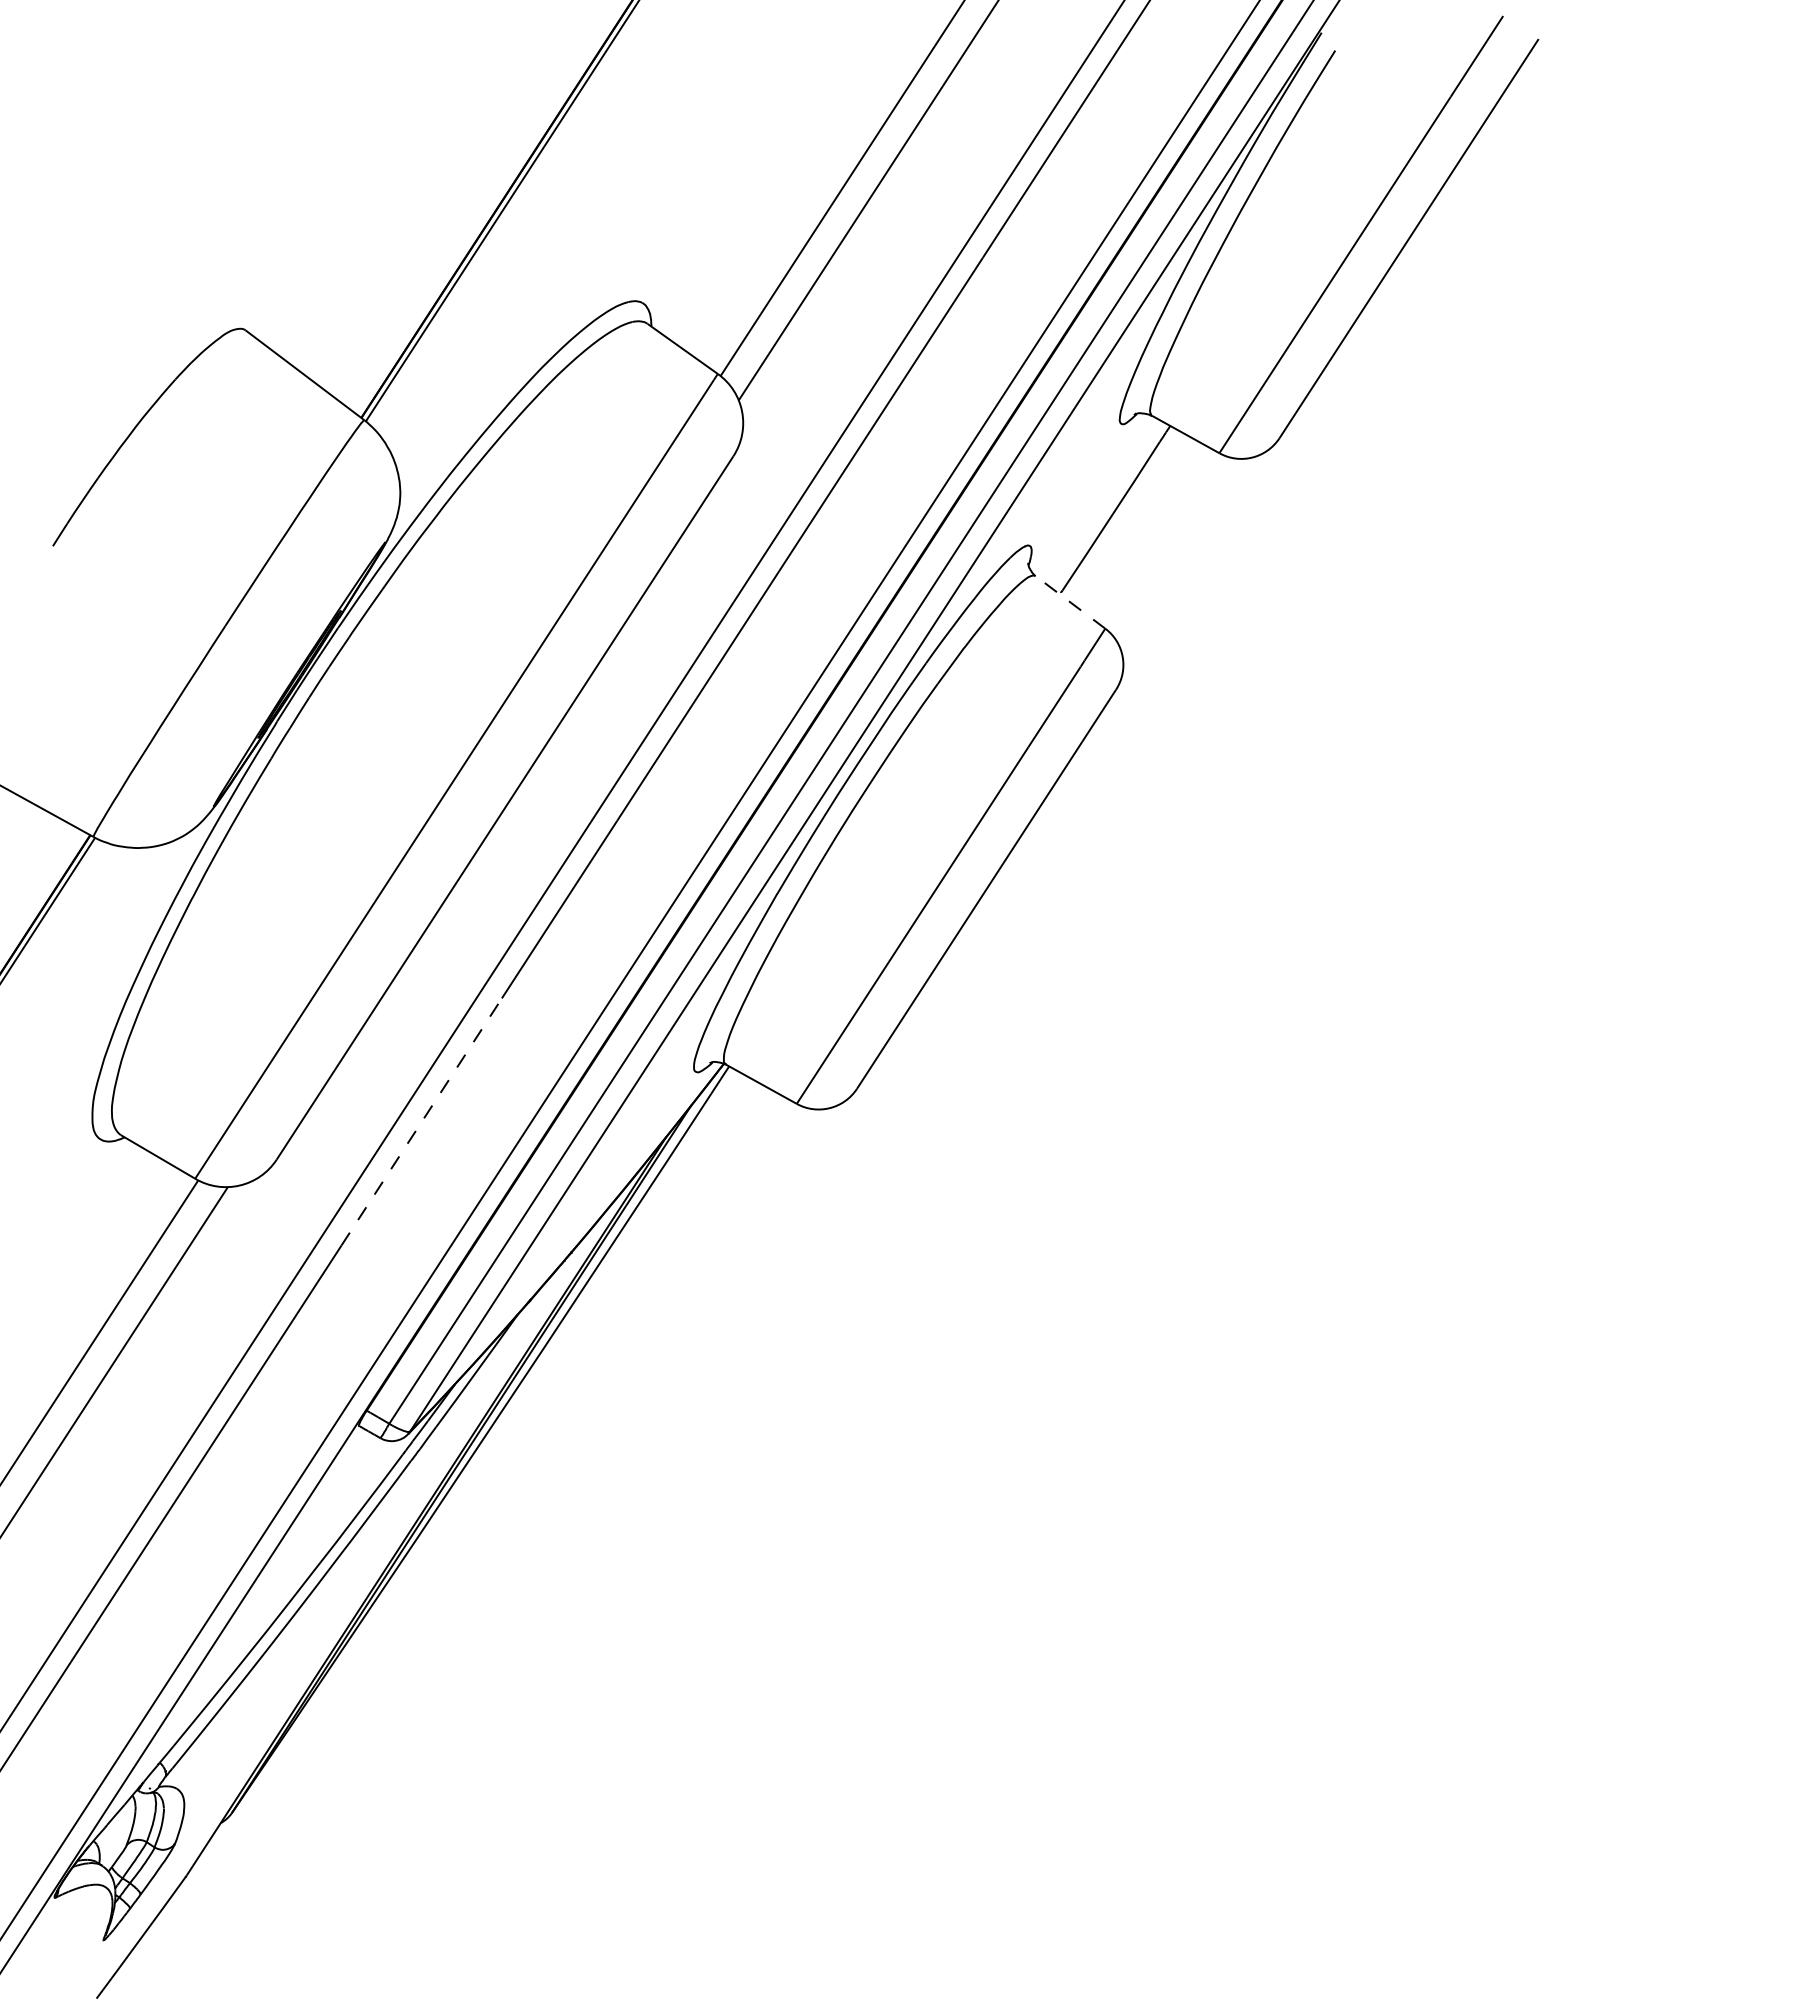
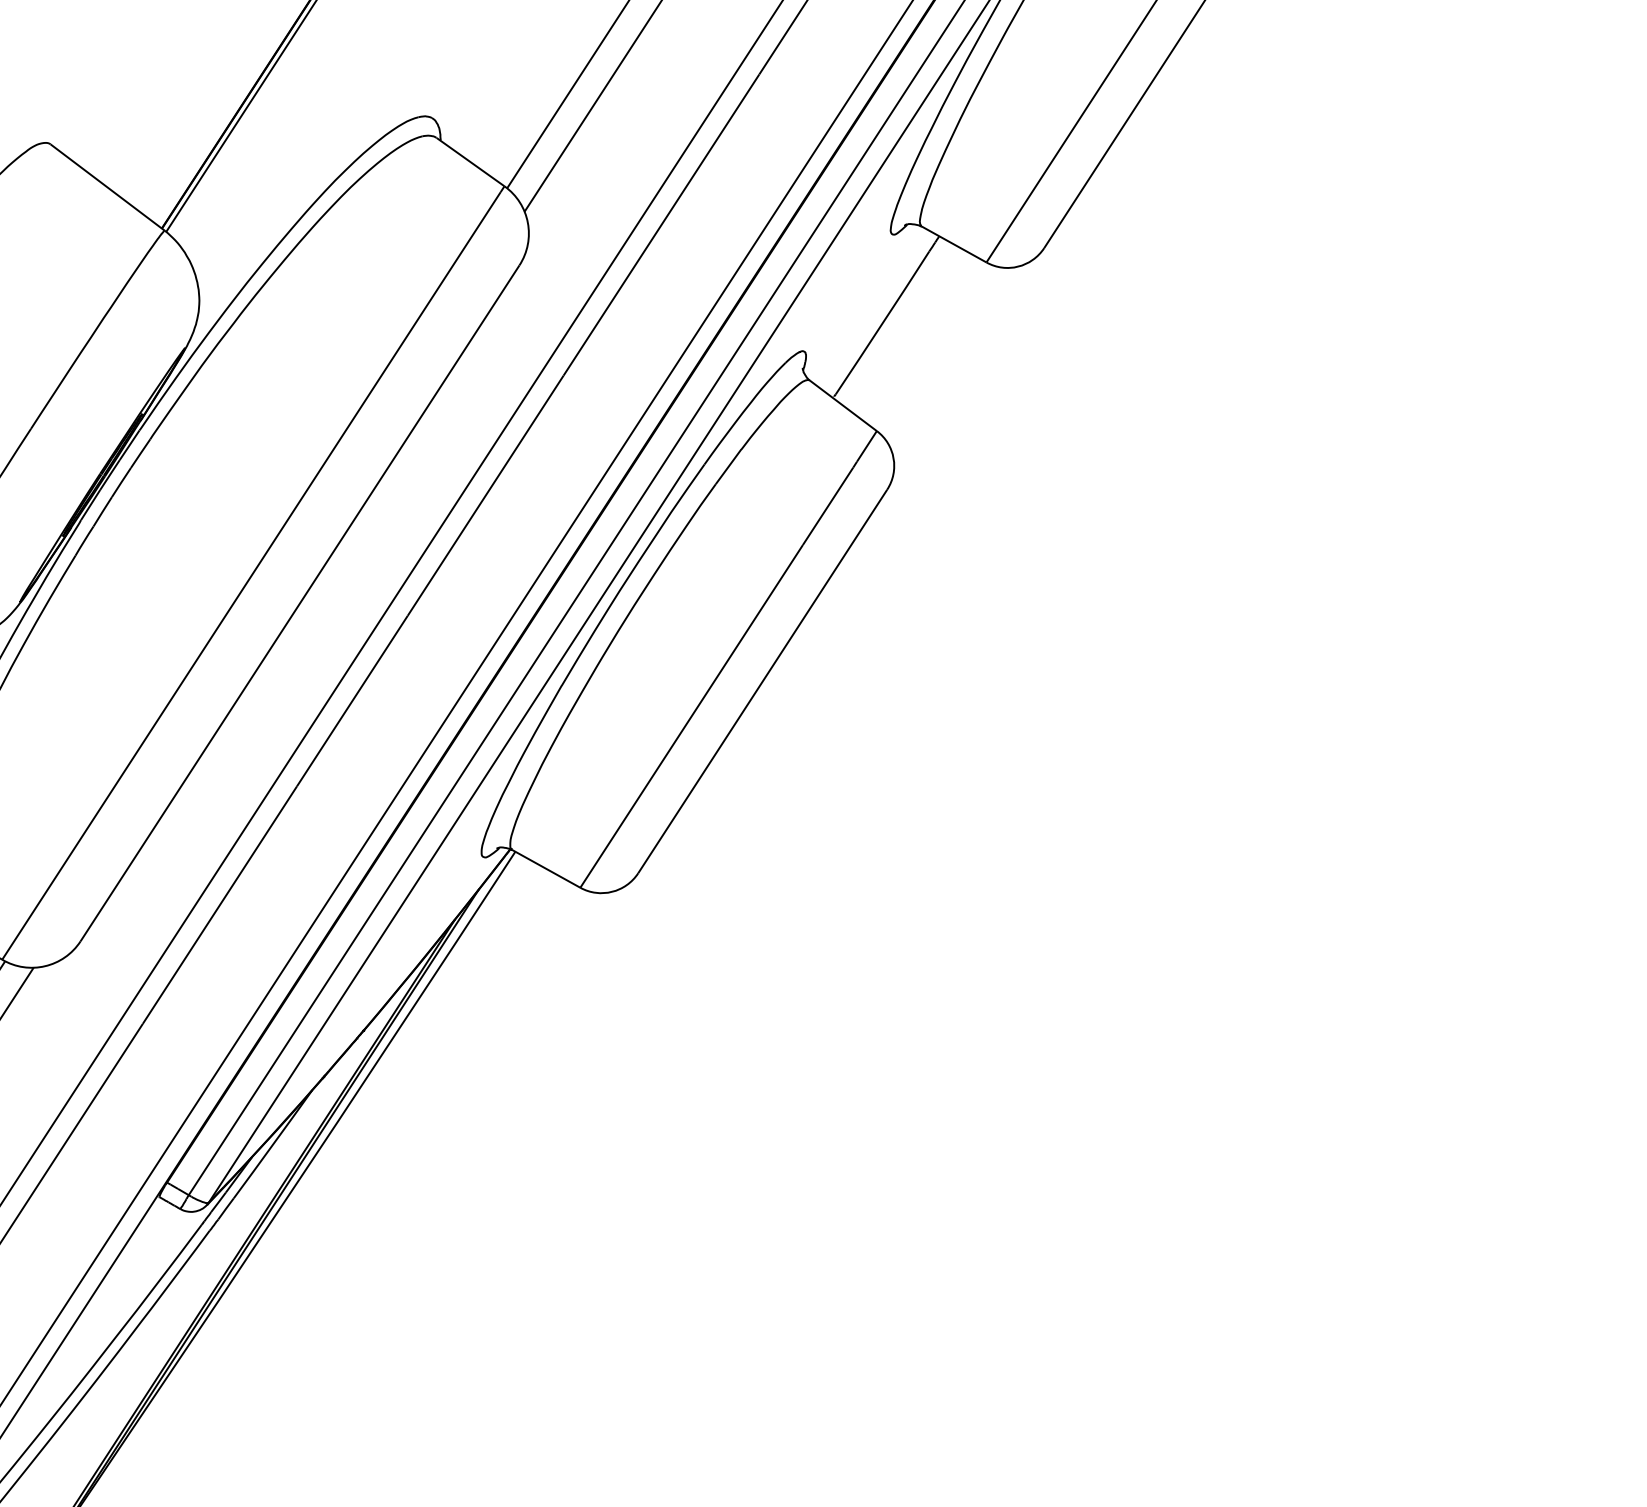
line: (1070, 602) -> (843, 405), dashed -> solid
line: (422, 1121) -> (220, 904), dashed -> solid

